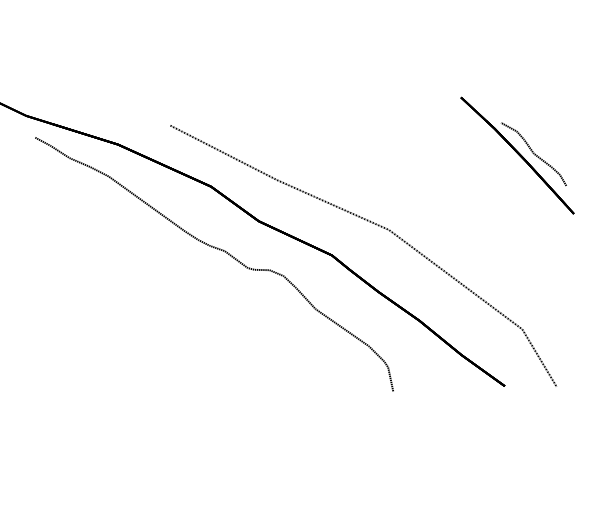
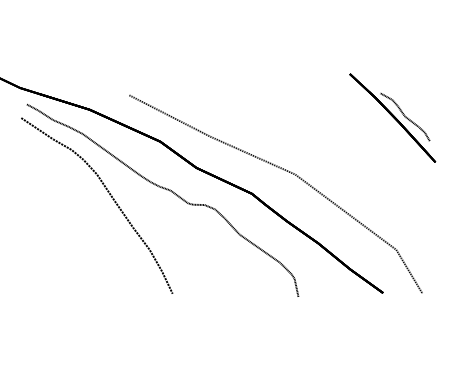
curve: (144, 257) -> (109, 195), added

